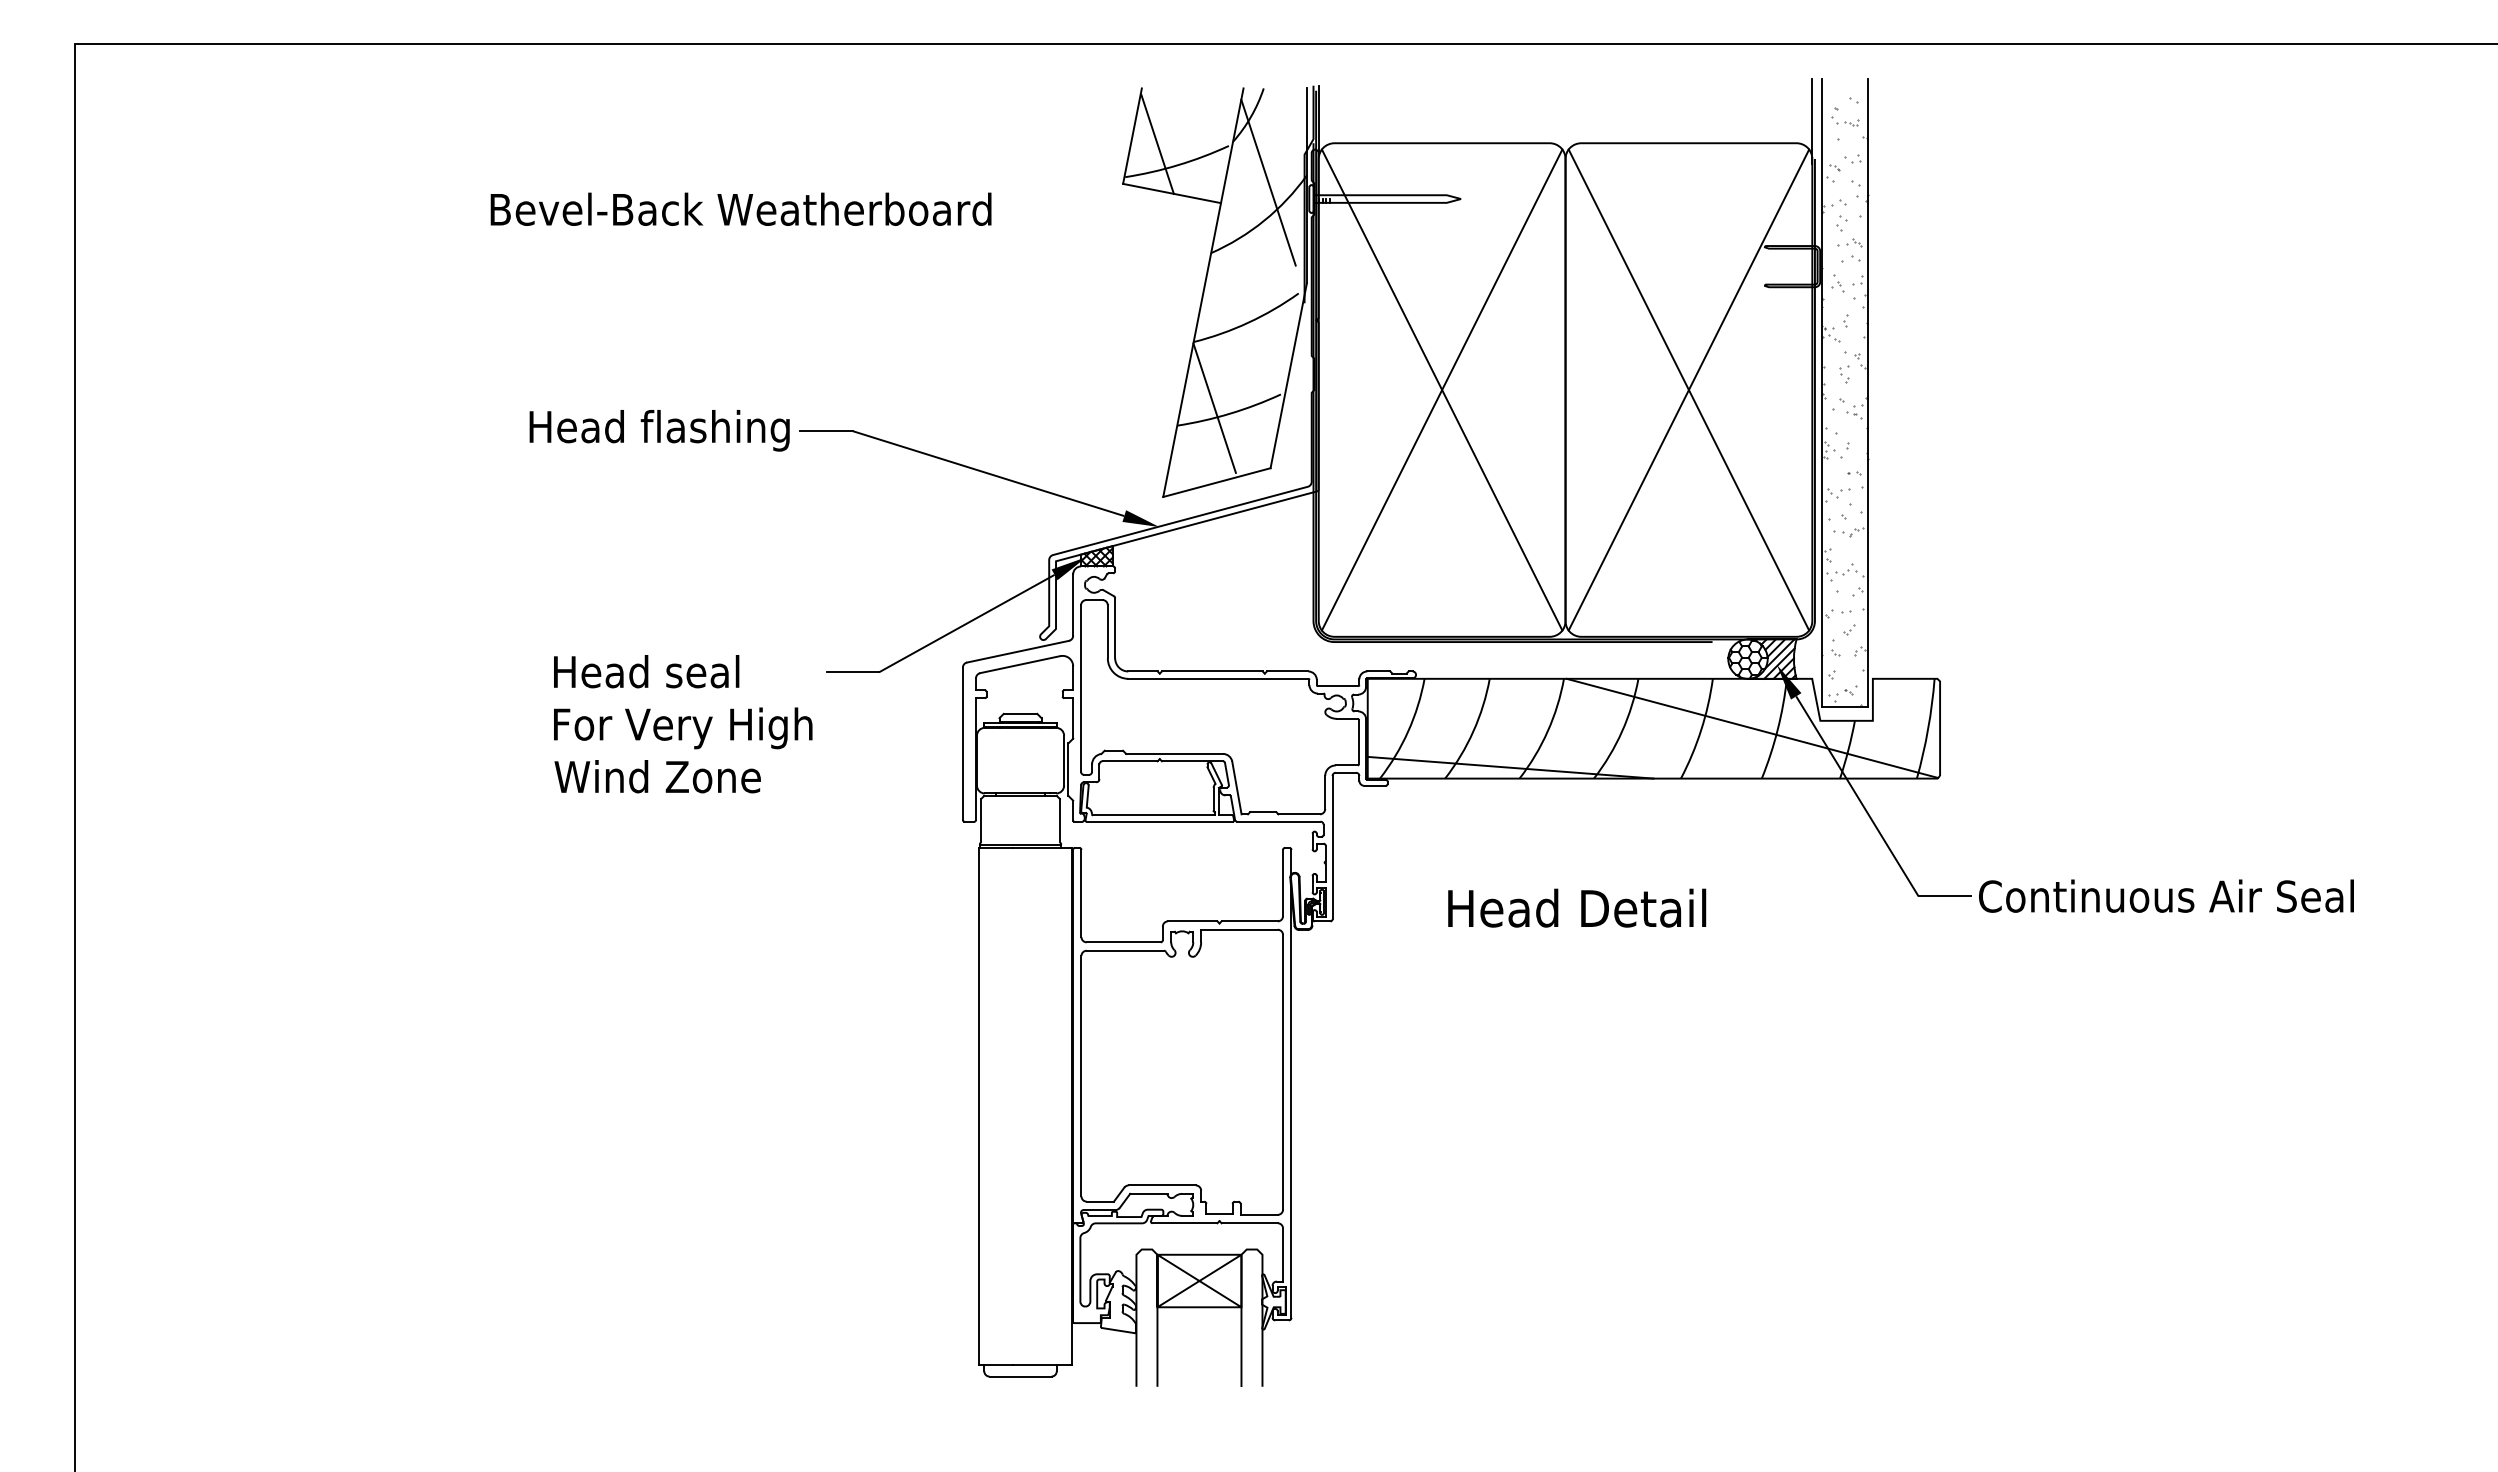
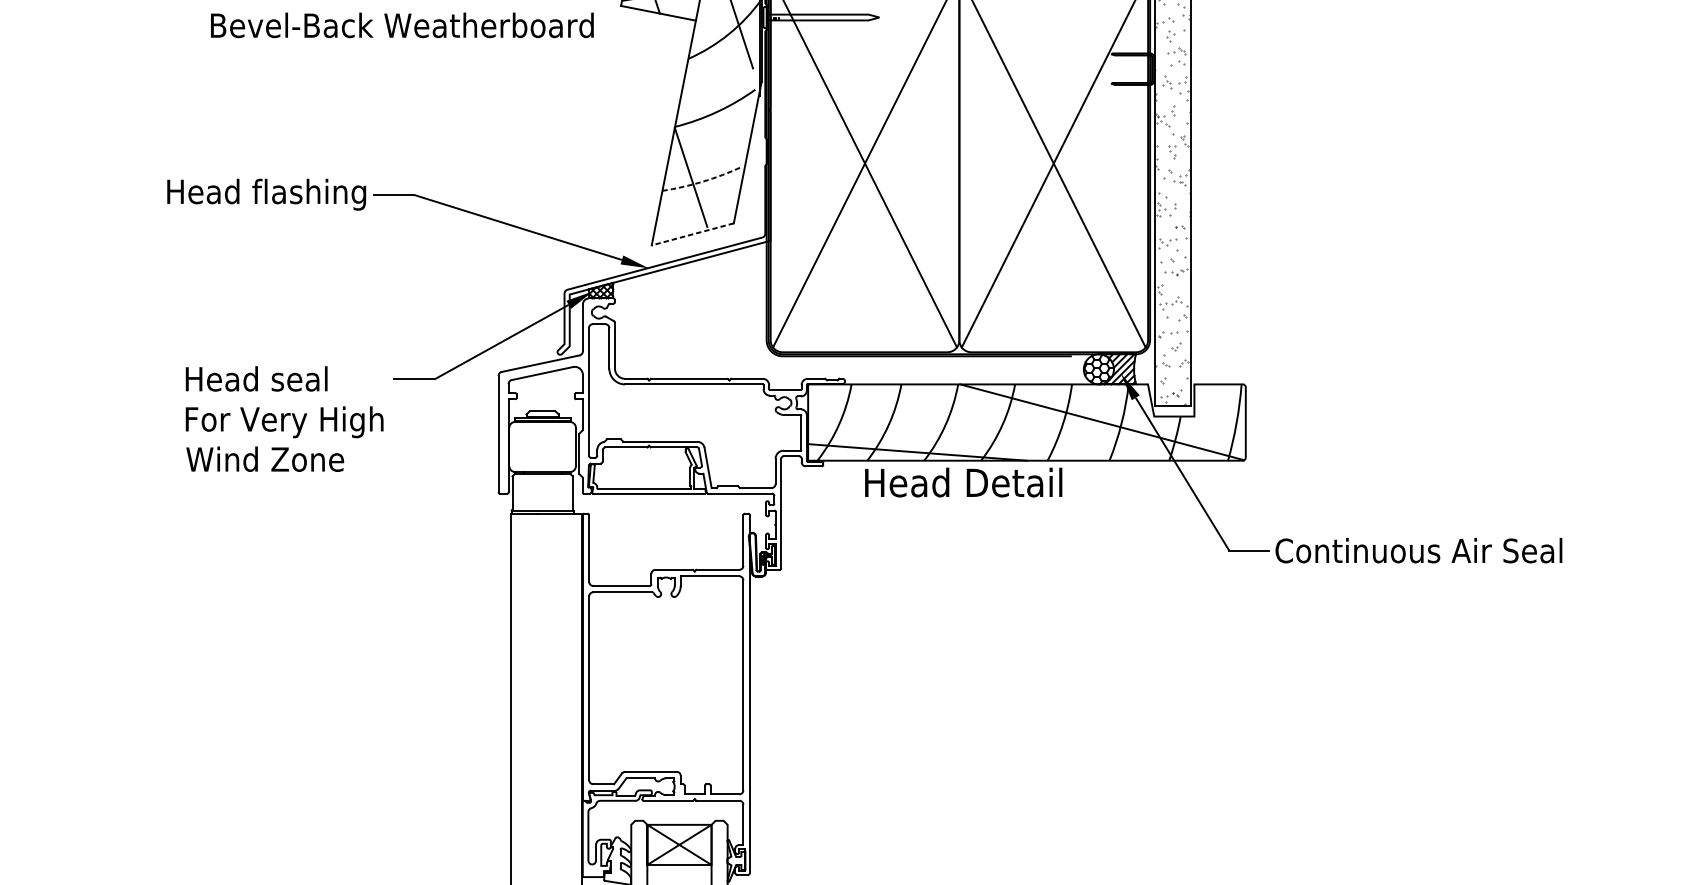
text: (740, 208) -> (401, 24), moved
arc: (1230, 413) -> (703, 181), solid -> dashed
line: (1216, 482) -> (692, 234), solid -> dashed
text: (1577, 907) -> (963, 482), moved

